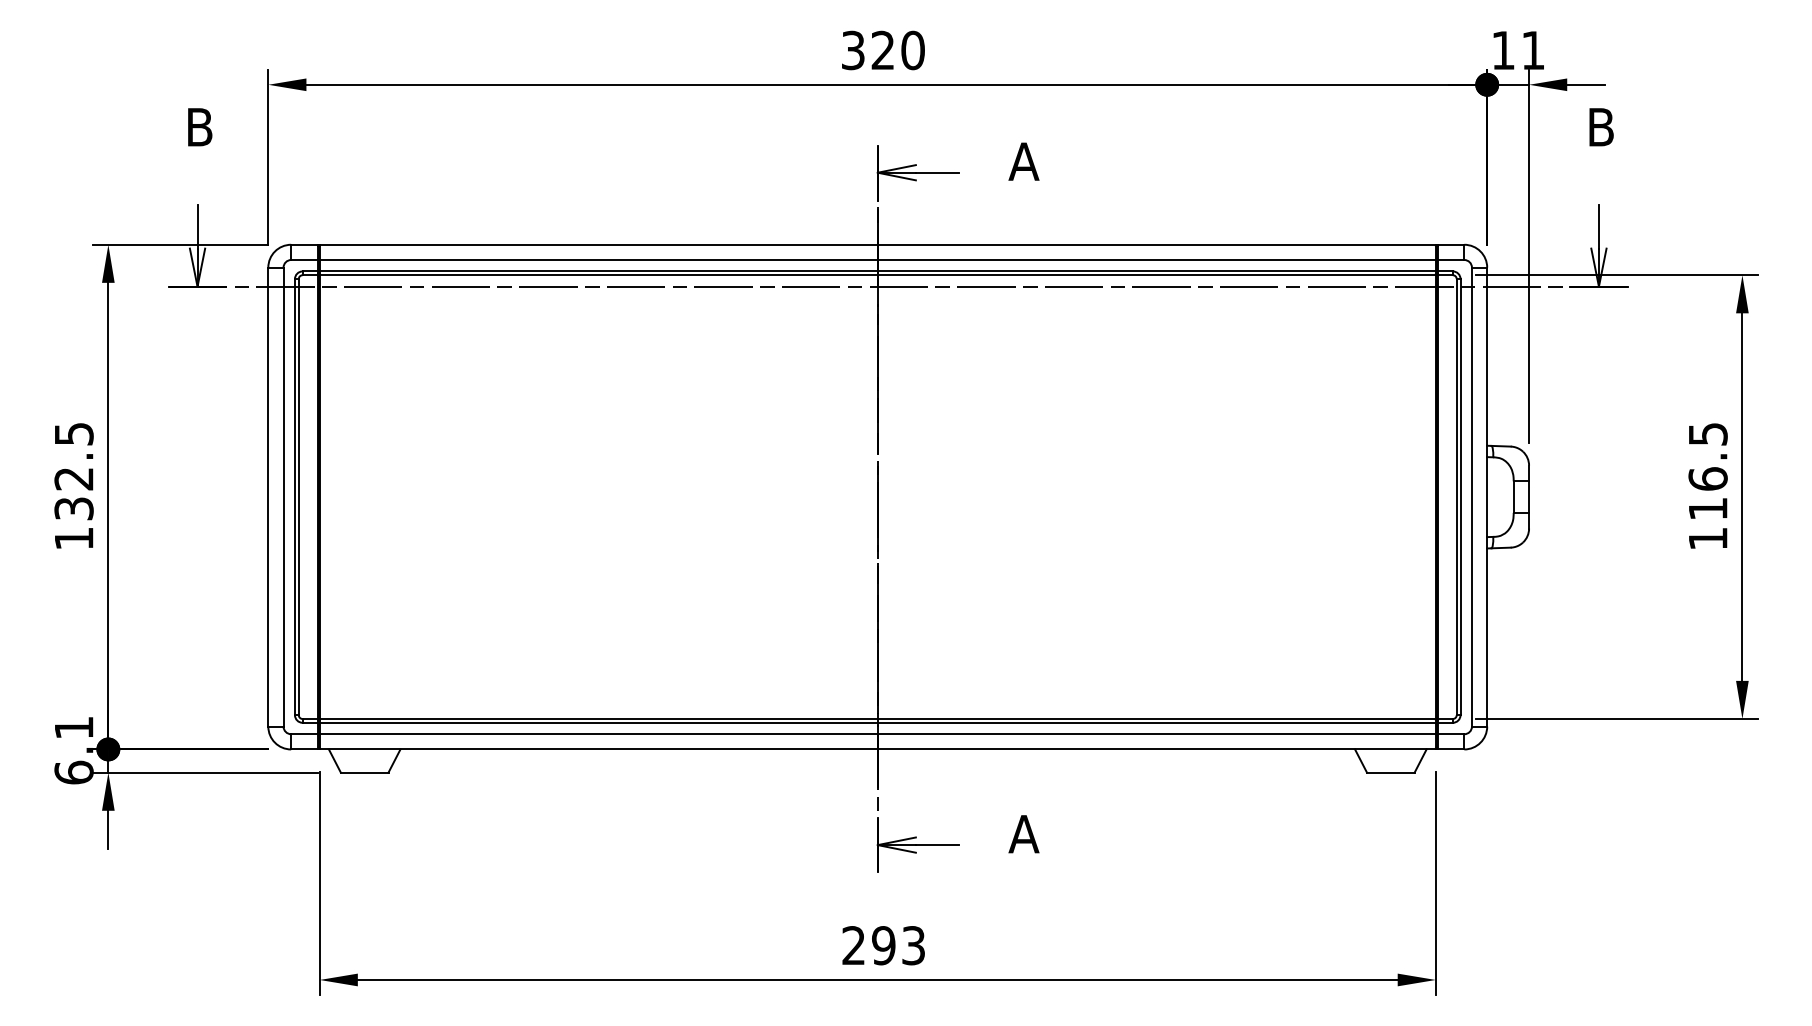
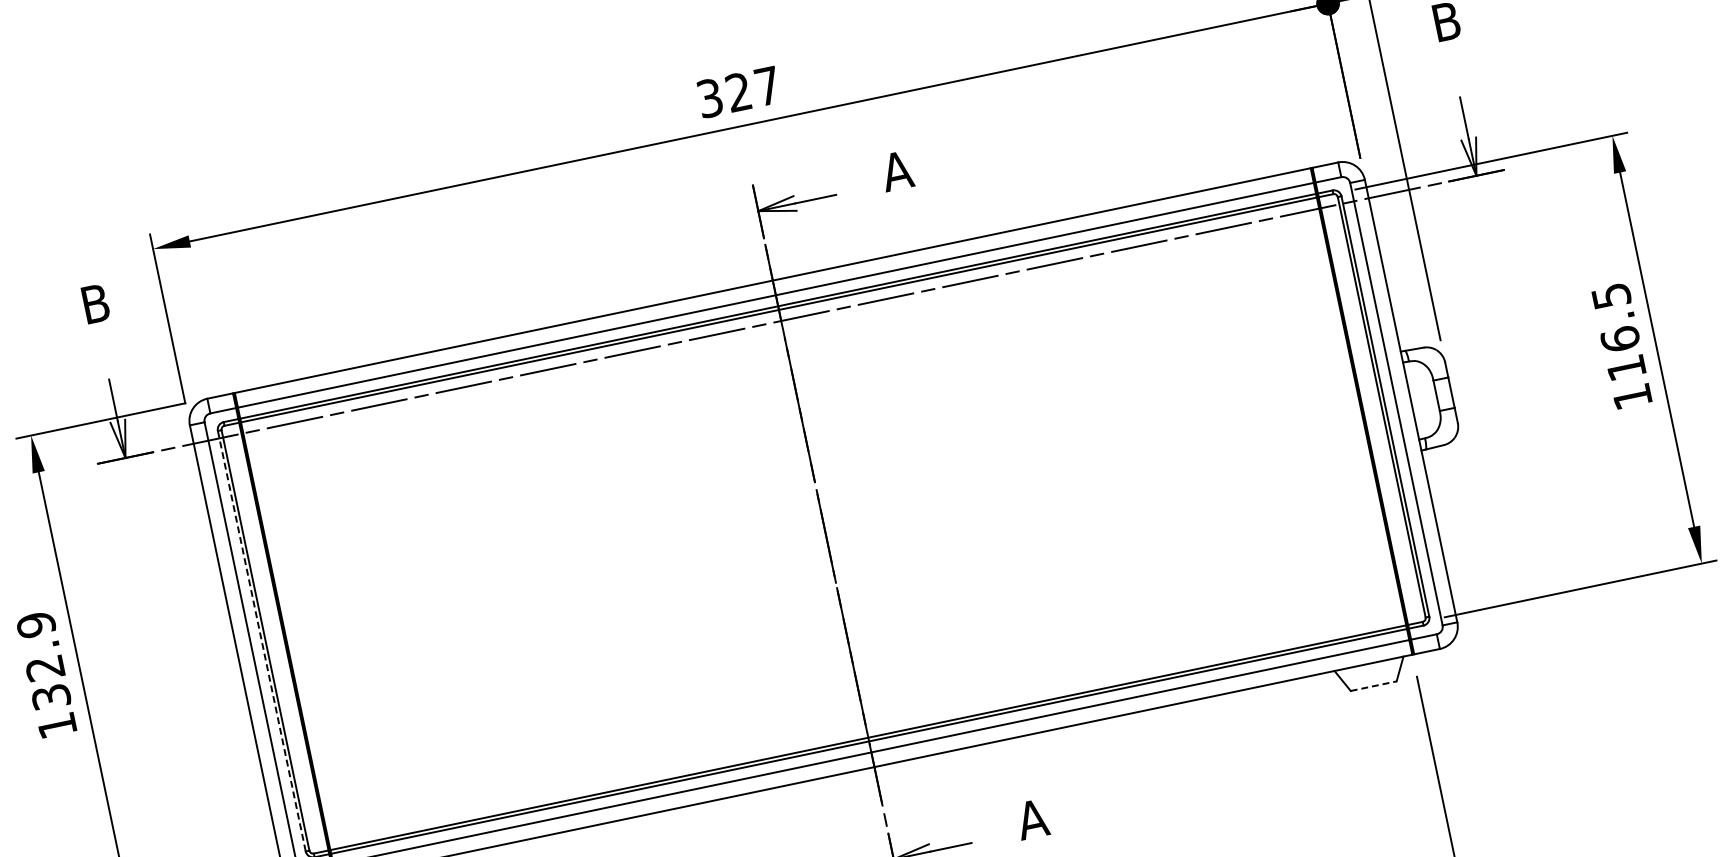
text: (912, 50) -> (767, 86), 320 -> 327
text: (73, 433) -> (35, 624), 132.5 -> 132.9
line: (294, 497) -> (261, 641), solid -> dashed
line: (1390, 772) -> (1373, 686), solid -> dashed

